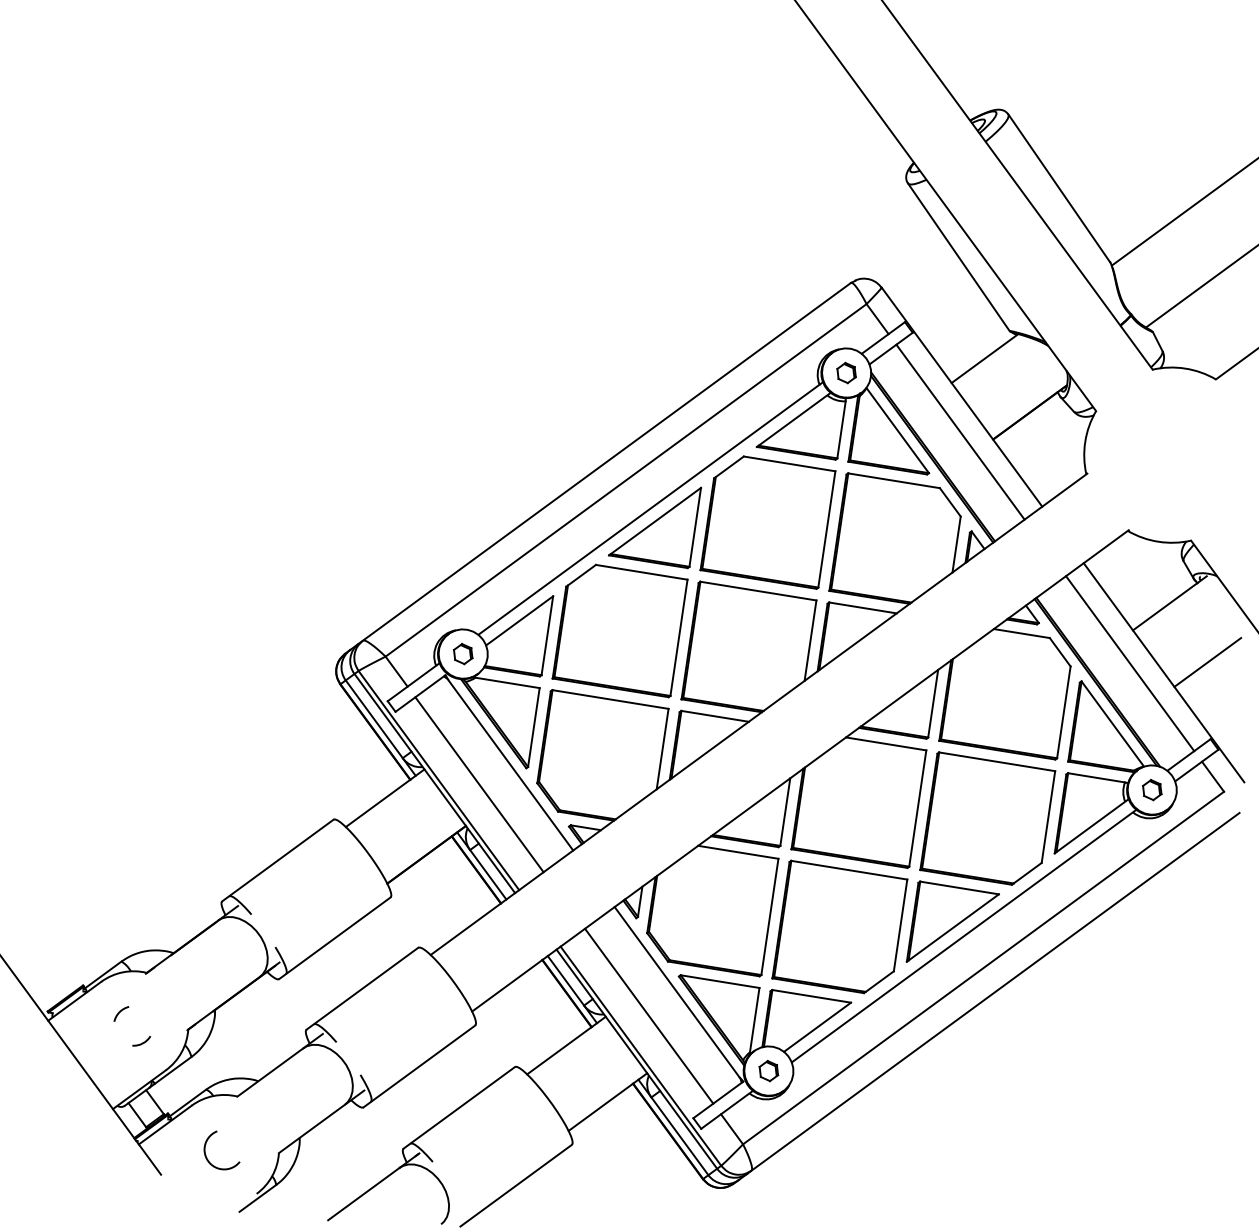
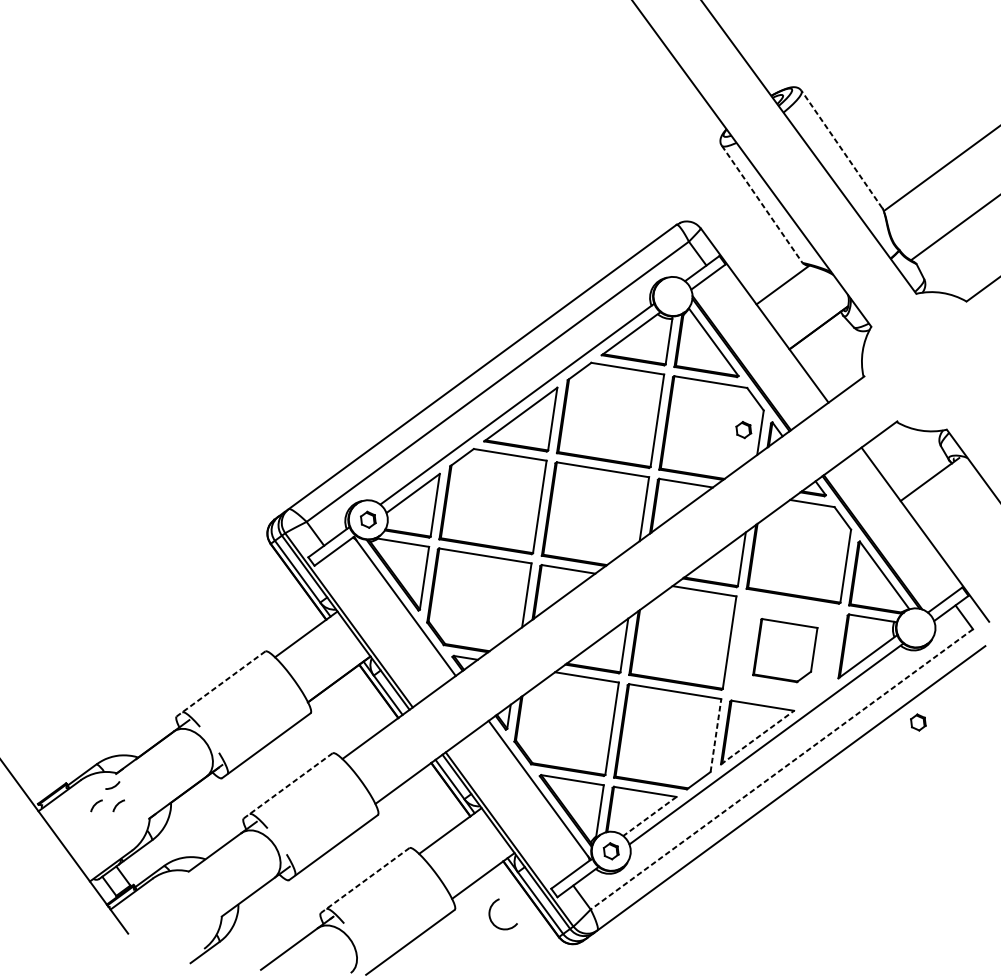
line: (1059, 188) -> (842, 149), solid -> dashed
line: (958, 257) -> (761, 204), solid -> dashed
part: (846, 372) -> (743, 429), moved
line: (960, 431) -> (763, 342), removed
line: (1207, 662) -> (959, 526), removed
line: (1130, 663) -> (898, 527), removed
line: (479, 784) -> (381, 623), removed
part: (1152, 790) -> (918, 722), moved
part: (987, 818) -> (785, 650), size x0.6
line: (277, 860) -> (220, 683), solid -> dashed
line: (900, 924) -> (715, 734), solid -> dashed
line: (953, 927) -> (758, 737), solid -> dashed
line: (983, 968) -> (781, 769), solid -> dashed
line: (362, 989) -> (288, 786), solid -> dashed
arc: (148, 1012) -> (118, 804), added
line: (649, 1015) -> (516, 807), removed
line: (817, 1027) -> (649, 816), solid -> dashed
arc: (142, 1042) -> (113, 786), moved
line: (458, 1108) -> (364, 881), solid -> dashed
arc: (206, 1154) -> (490, 917), moved

